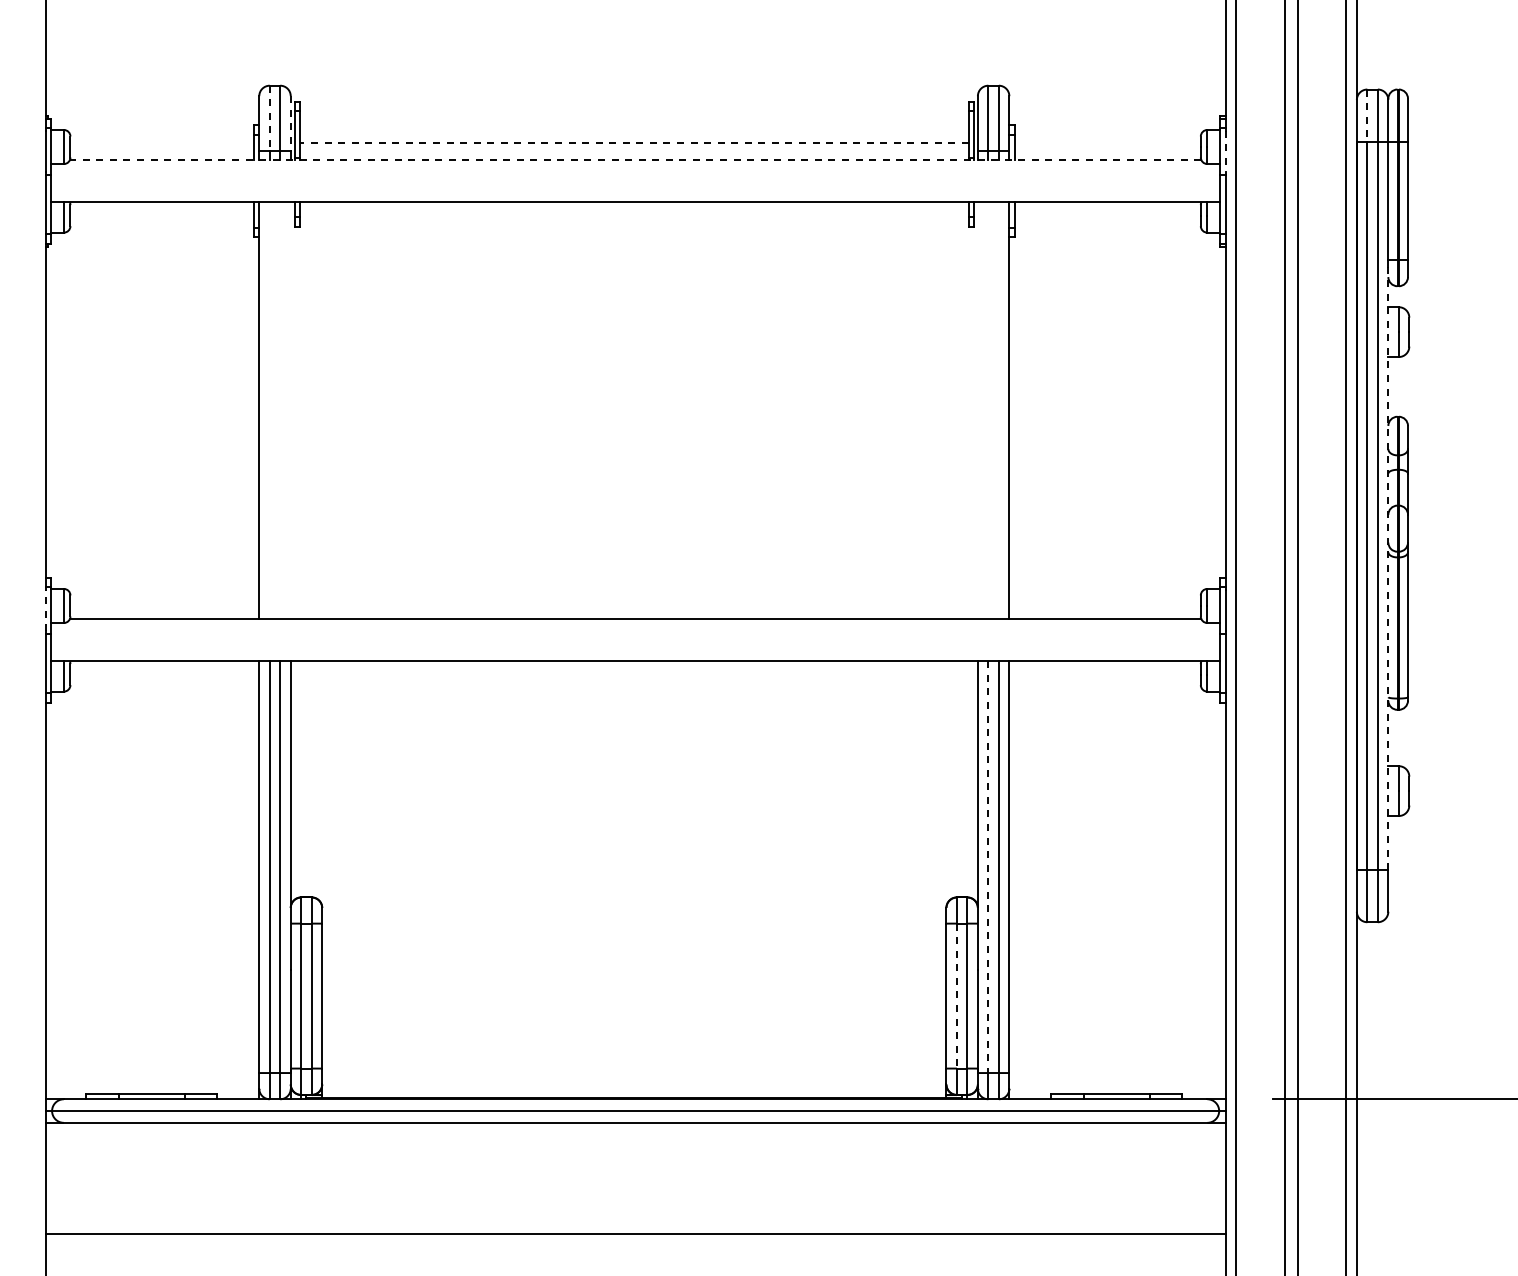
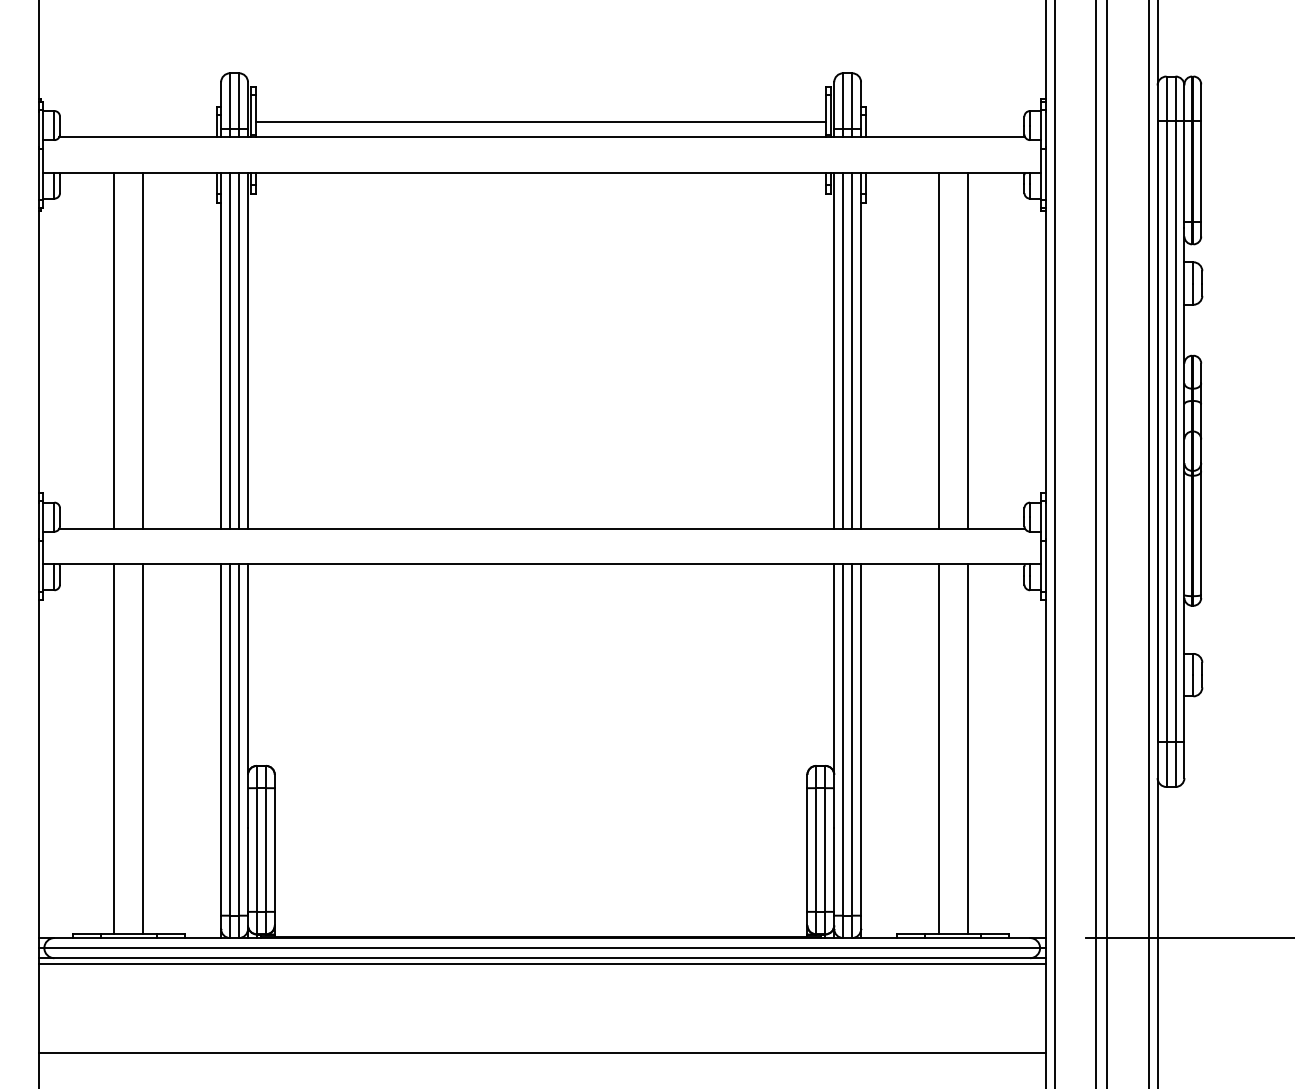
line: (1367, 116) -> (1166, 99), dashed -> solid
line: (269, 118) -> (229, 101), dashed -> solid
line: (290, 123) -> (247, 105), dashed -> solid
line: (633, 143) -> (540, 122), dashed -> solid
line: (1225, 151) -> (1045, 129), dashed -> solid
line: (635, 160) -> (542, 137), dashed -> solid
line: (134, 410) -> (114, 350), added
line: (168, 410) -> (143, 350), added
line: (269, 410) -> (229, 350), added
line: (280, 410) -> (239, 350), added
line: (290, 410) -> (247, 350), added
line: (977, 410) -> (833, 350), added
line: (988, 410) -> (843, 350), added
line: (998, 410) -> (851, 350), added
line: (1100, 410) -> (938, 350), added
line: (1134, 410) -> (967, 350), added
line: (1388, 568) -> (1184, 485), dashed -> solid
line: (45, 610) -> (38, 521), dashed -> solid
line: (988, 867) -> (843, 740), dashed -> solid
line: (134, 877) -> (114, 748), added
line: (168, 877) -> (143, 748), added
line: (1100, 877) -> (938, 748), added
line: (1134, 877) -> (967, 748), added
line: (956, 996) -> (816, 850), dashed -> solid
line: (635, 1129) -> (542, 963), added

